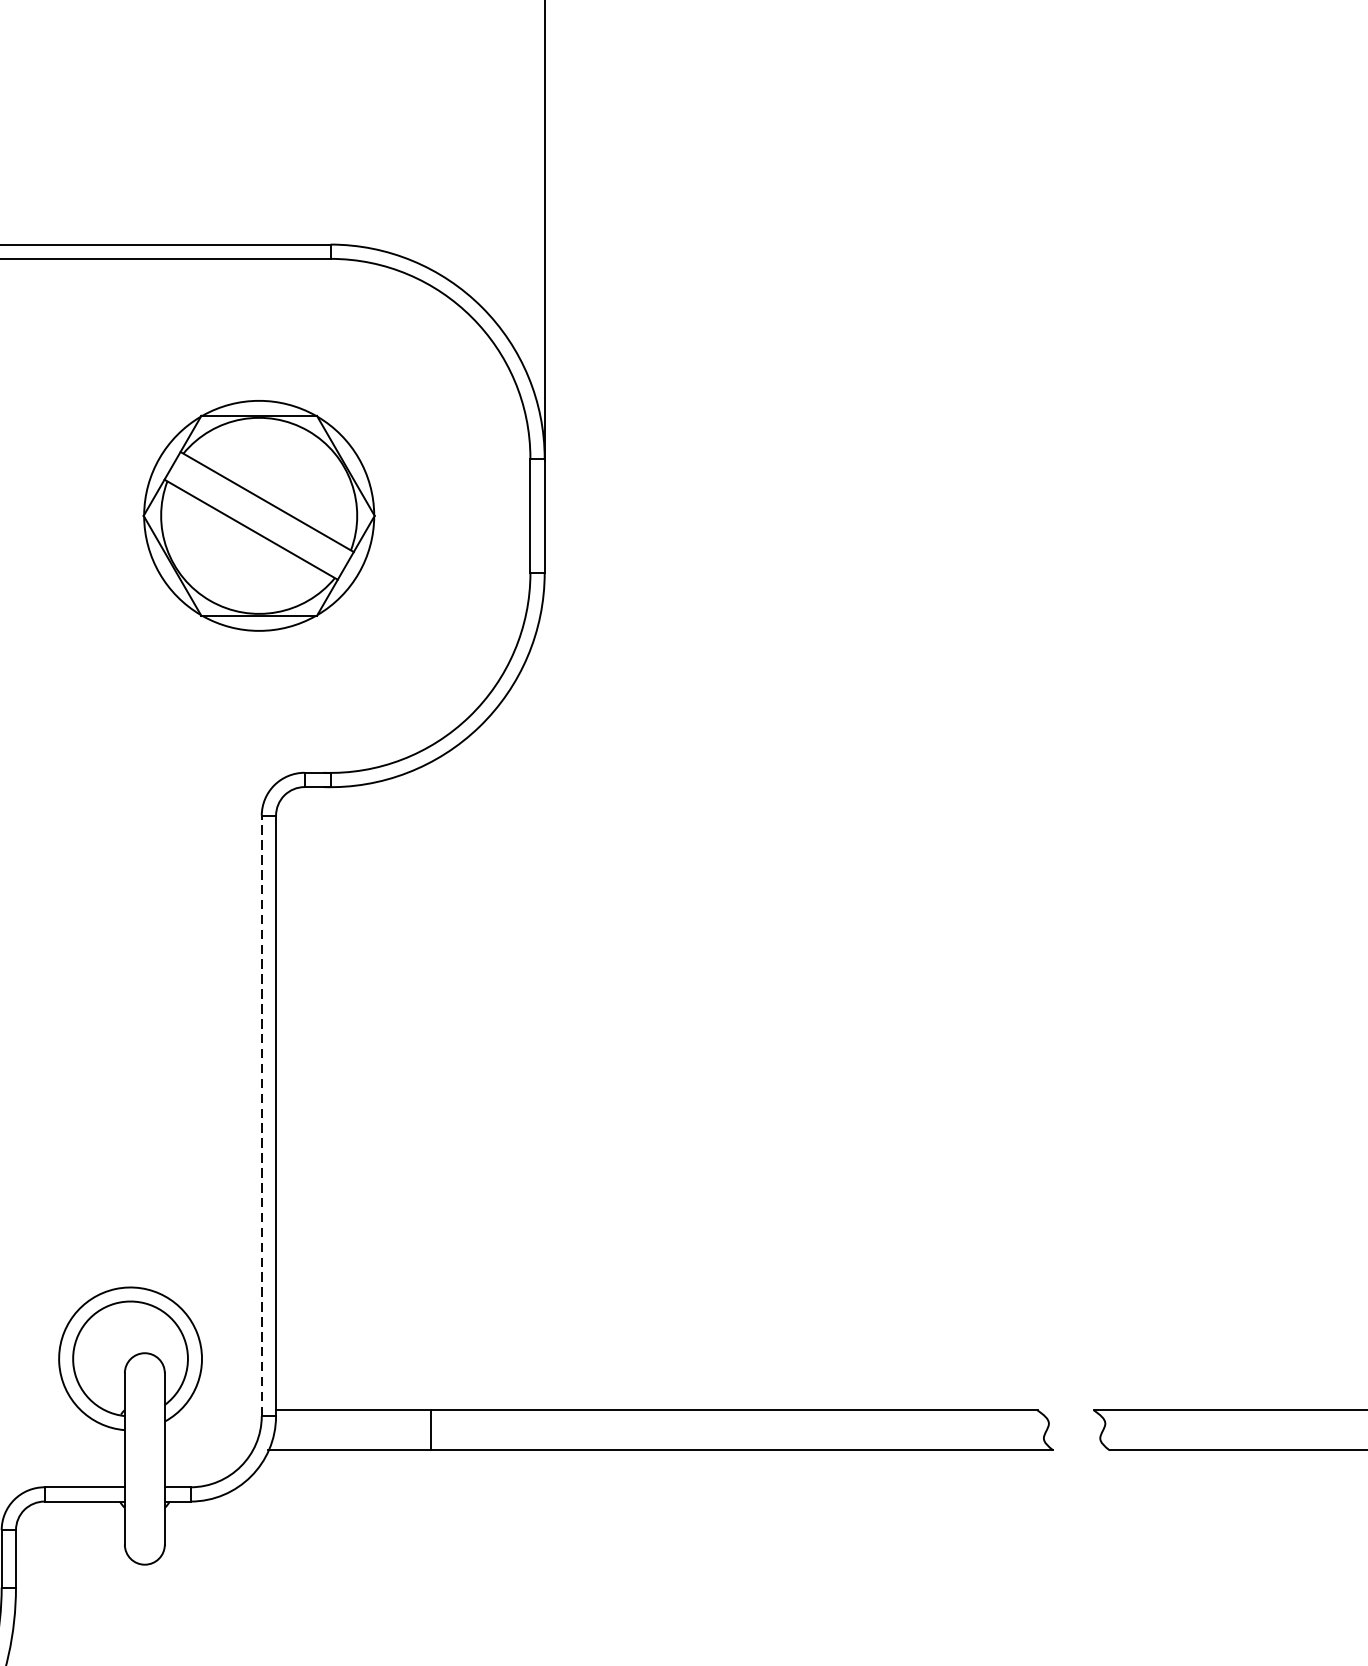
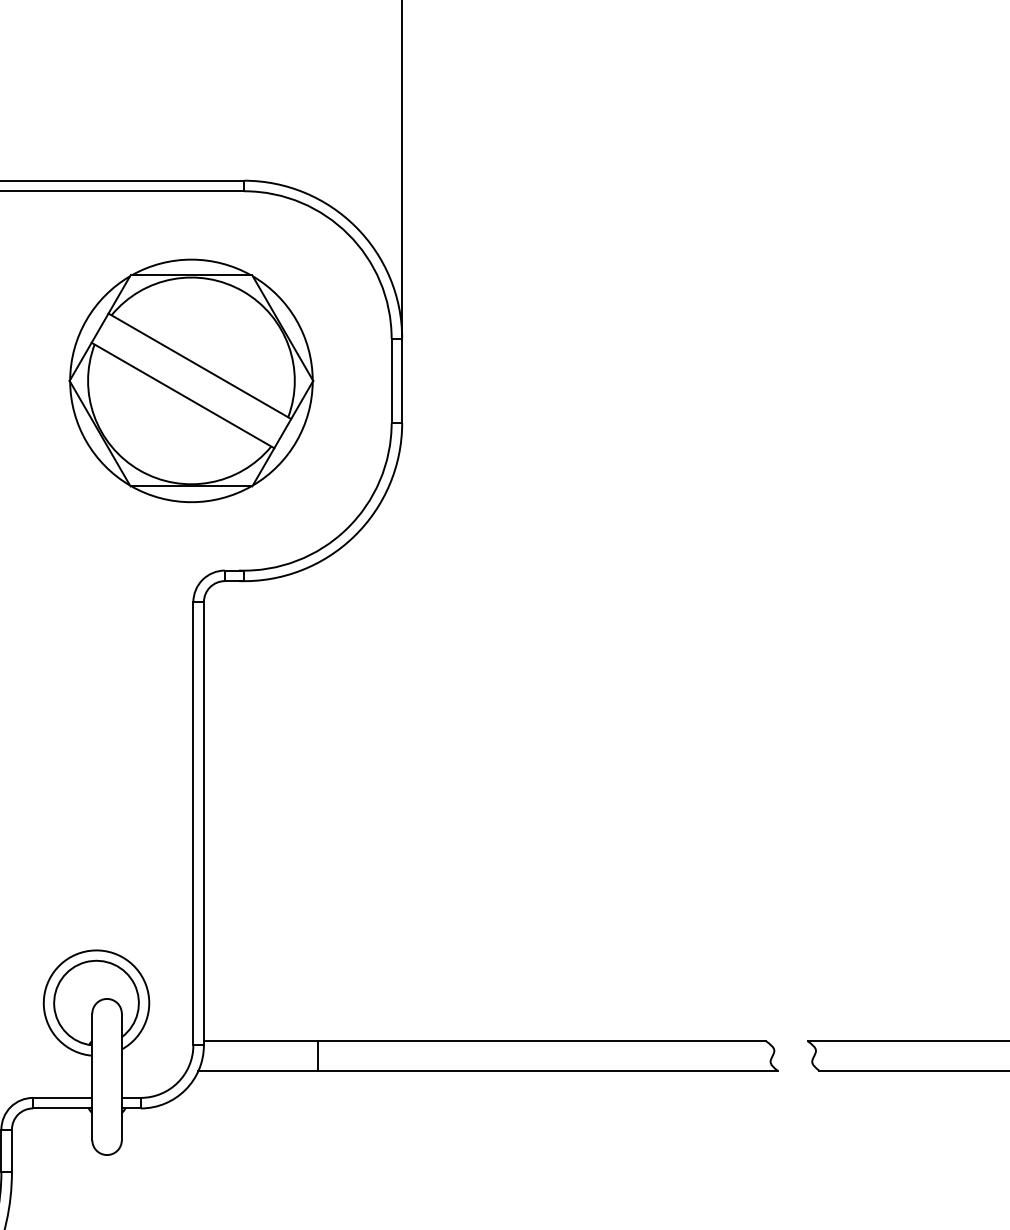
part: (259, 515) -> (191, 380), size x1.43
line: (261, 1115) -> (193, 823), dashed -> solid

